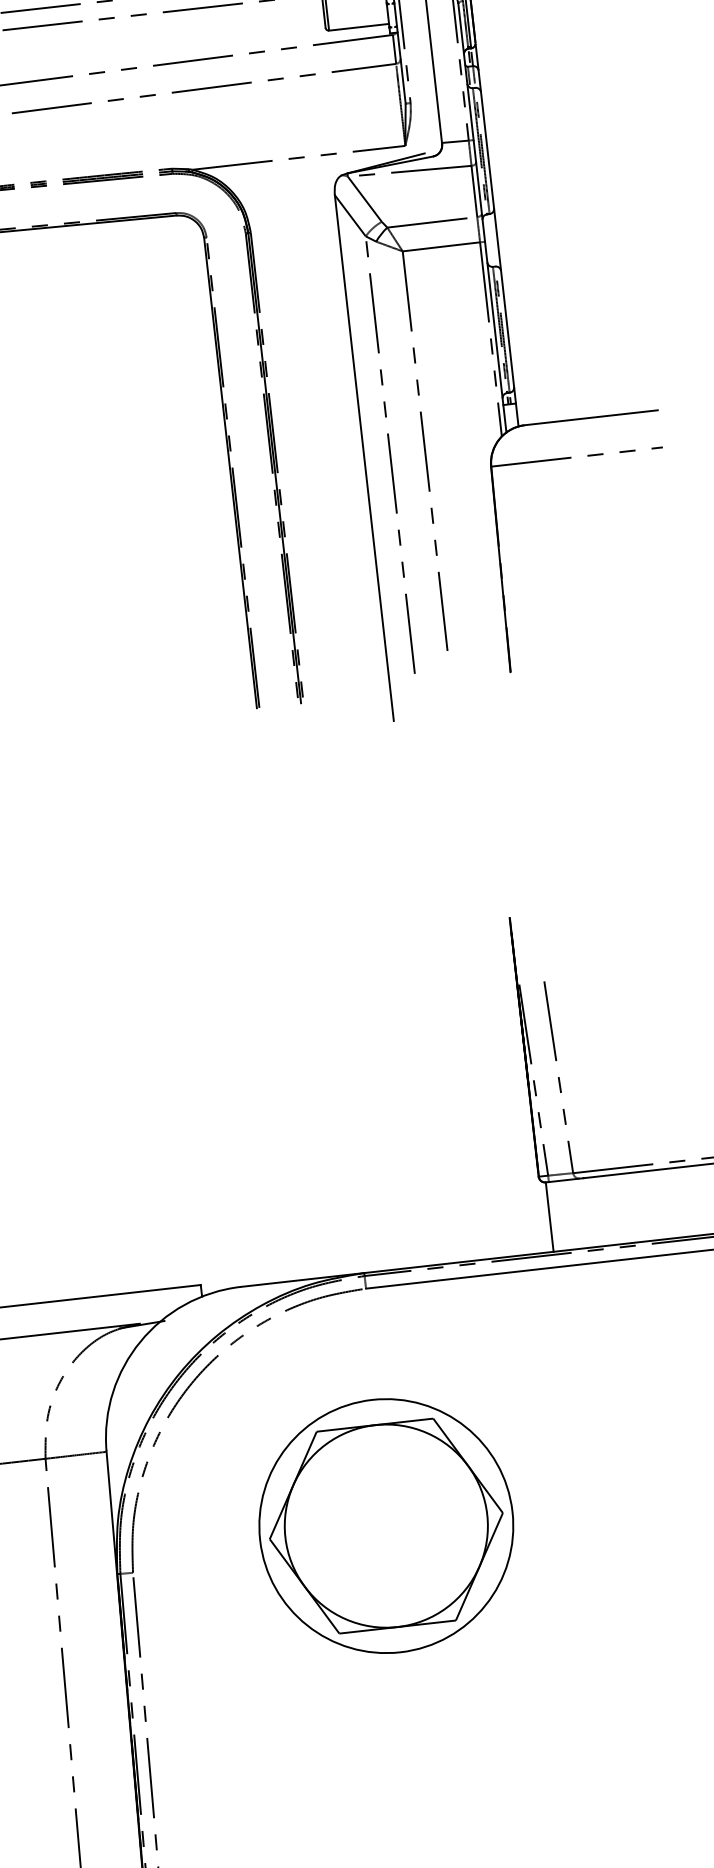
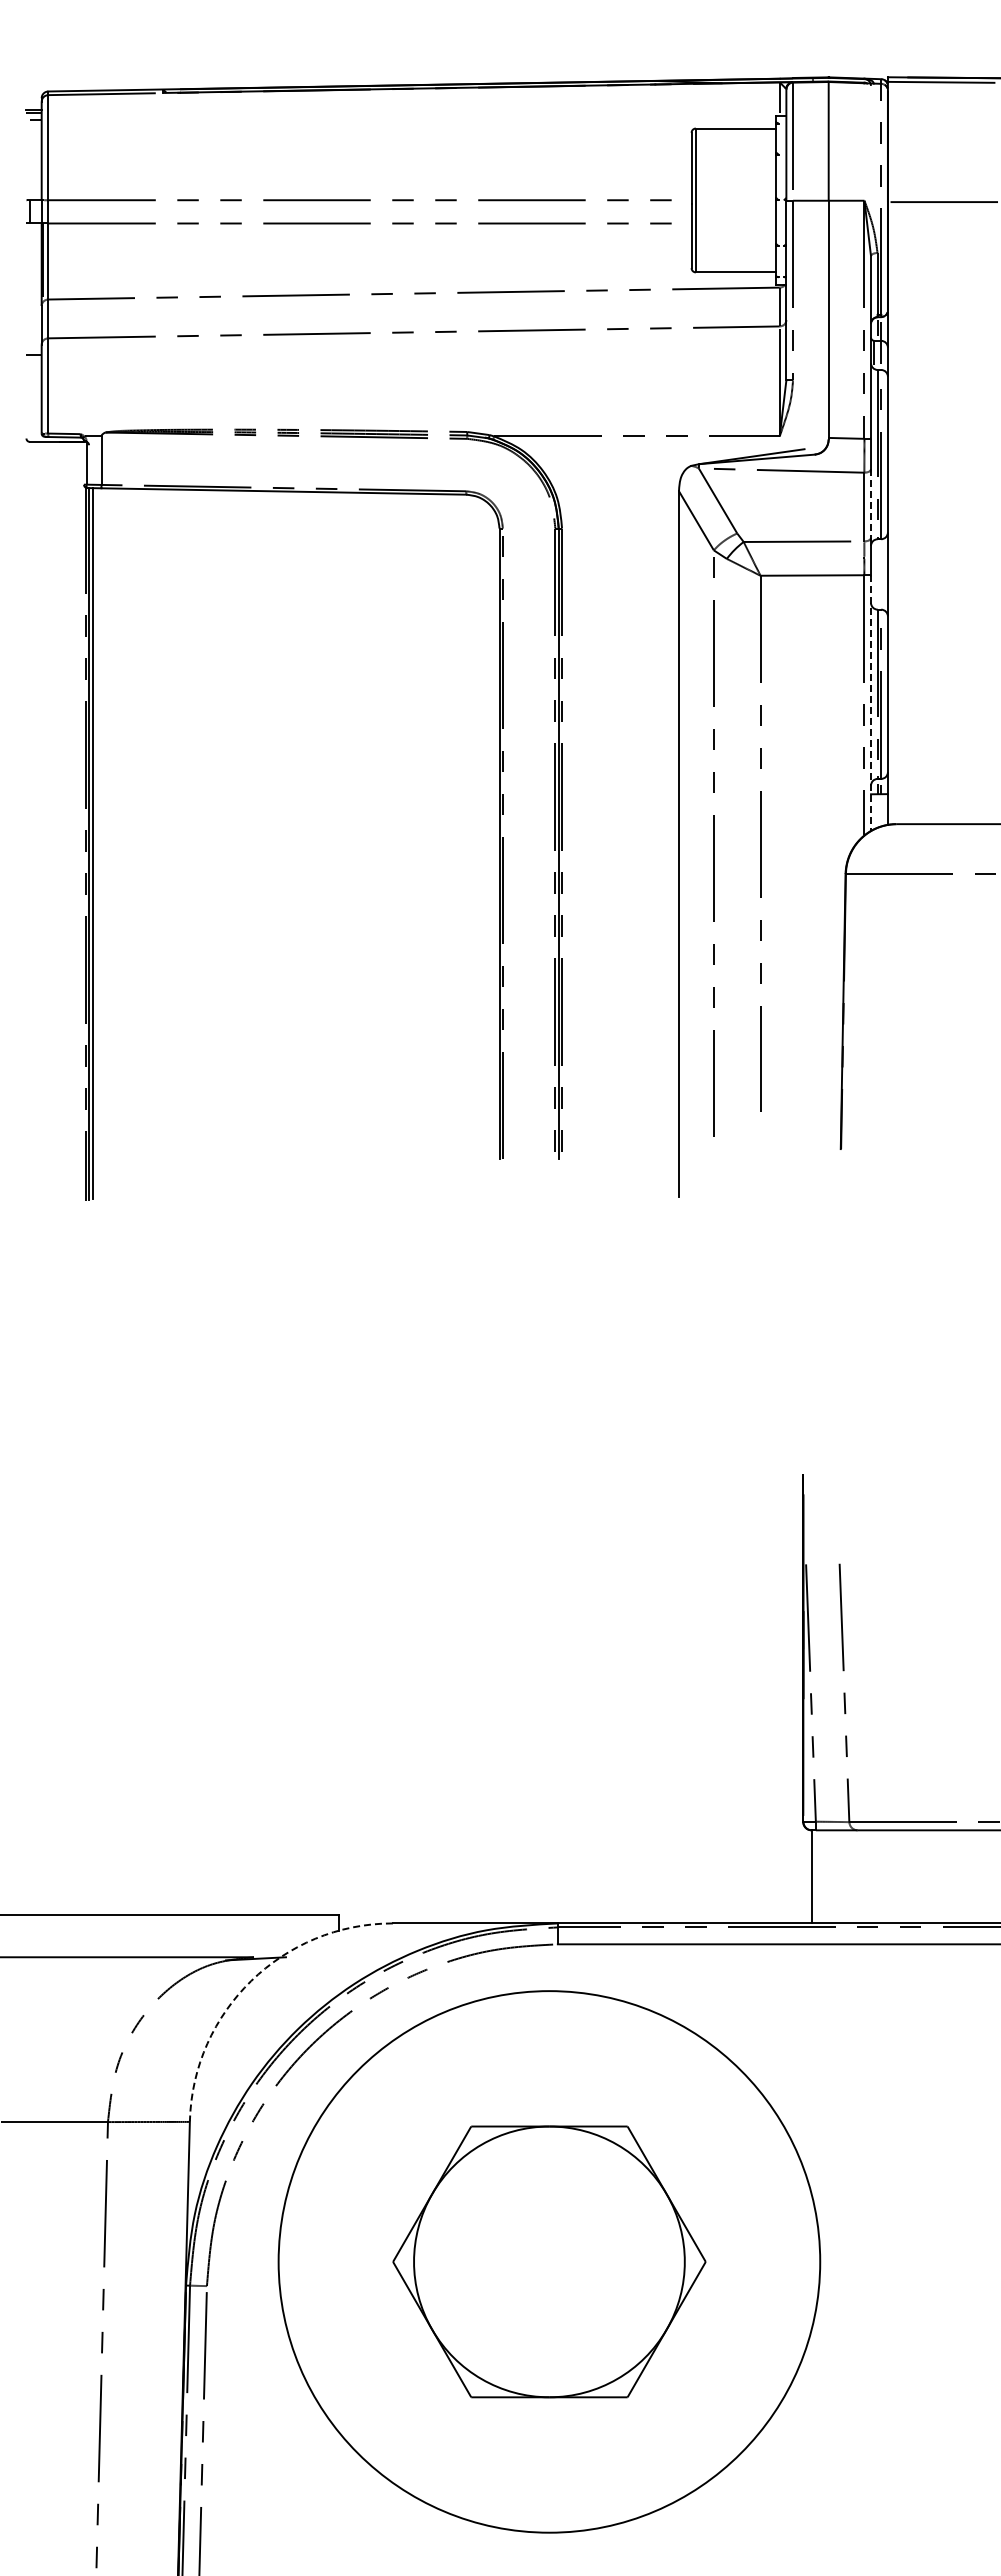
line: (479, 188) -> (871, 504), solid -> dashed
line: (496, 337) -> (871, 703), solid -> dashed
arc: (140, 1341) -> (251, 1981), solid -> dashed
circle: (386, 1525) -> (549, 2261), size x1.6

